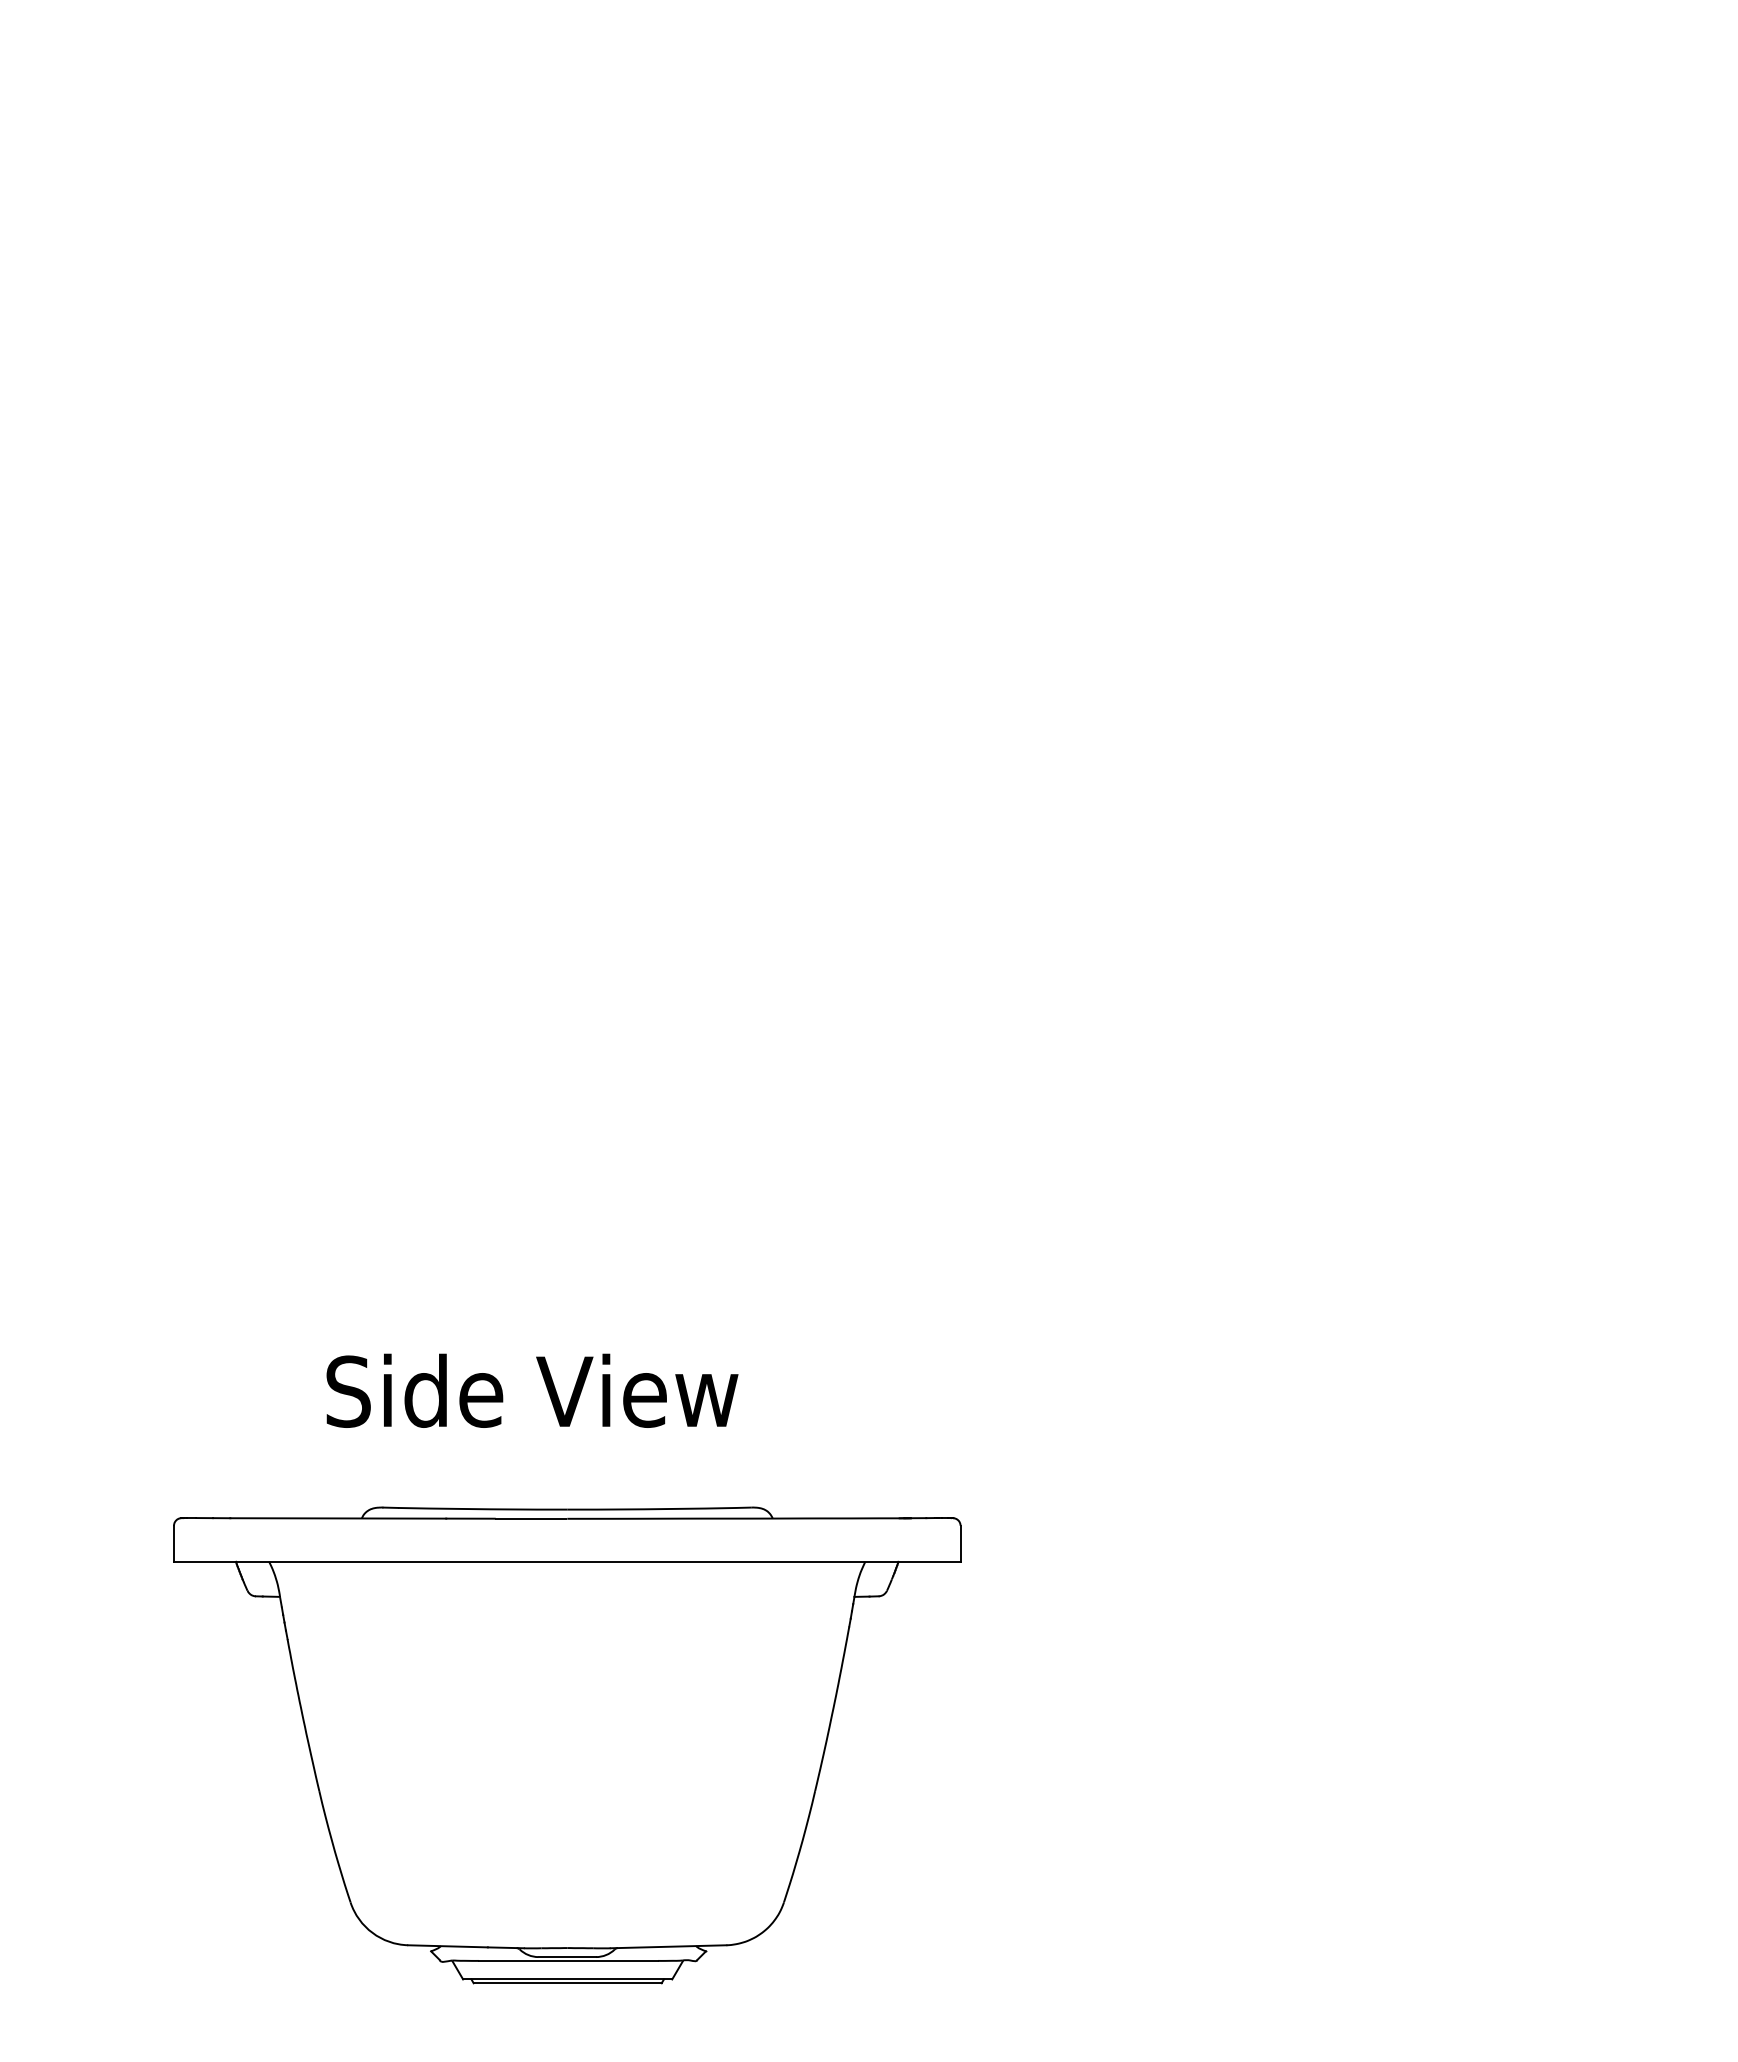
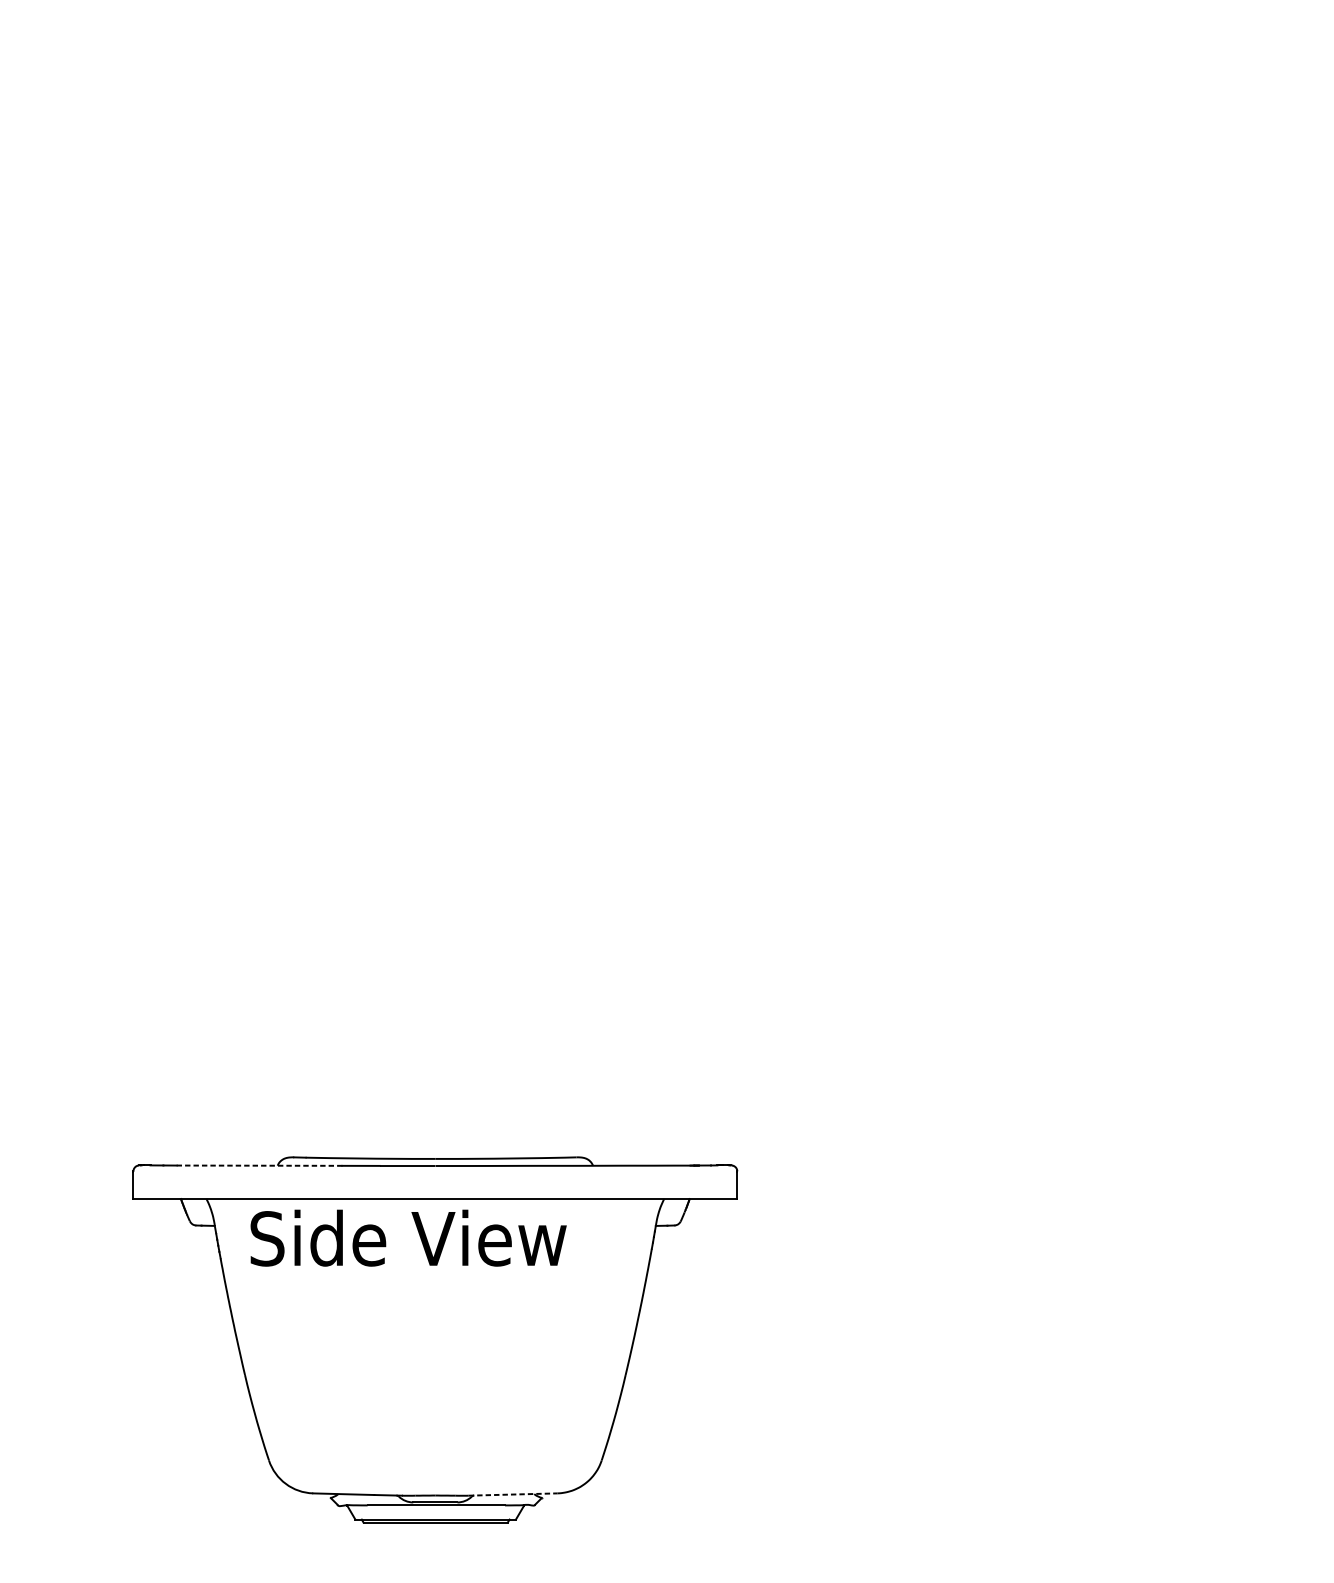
text: (532, 1390) -> (408, 1237), moved
line: (338, 1518) -> (259, 1165), solid -> dashed
line: (668, 1946) -> (513, 1494), solid -> dashed

